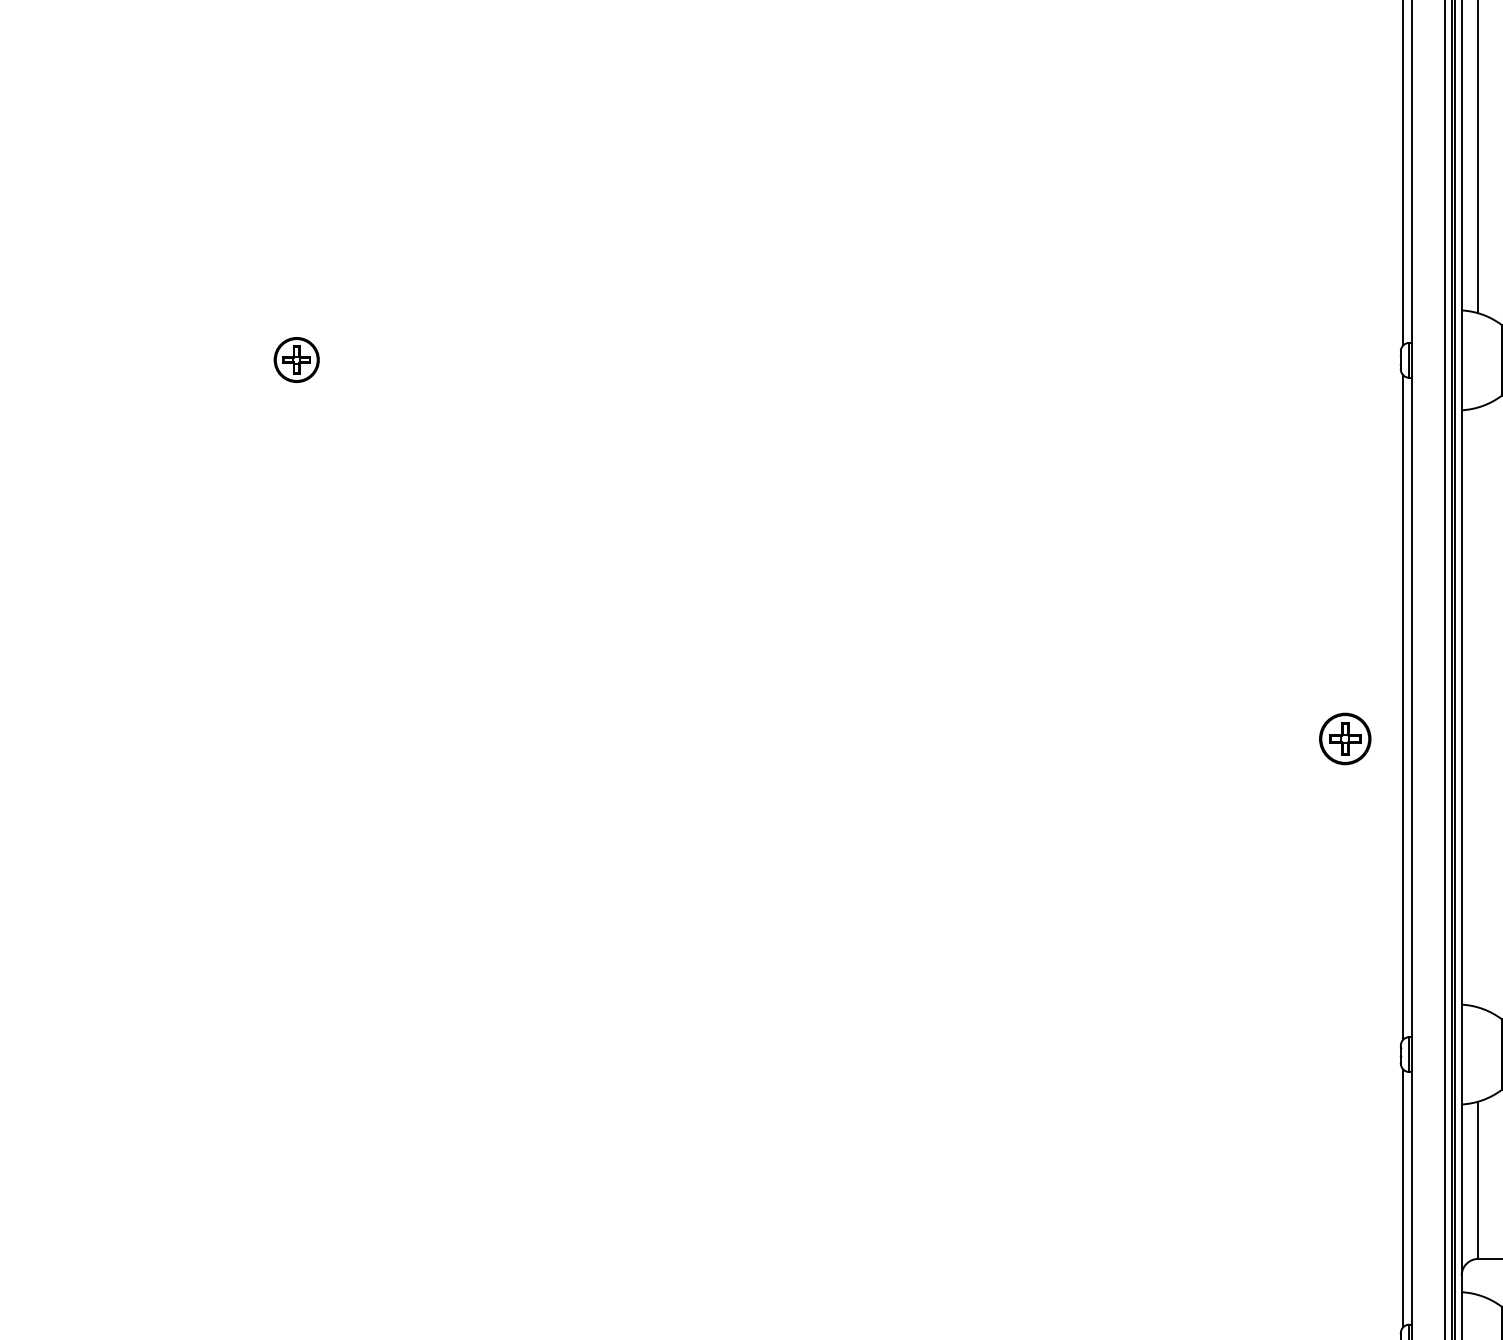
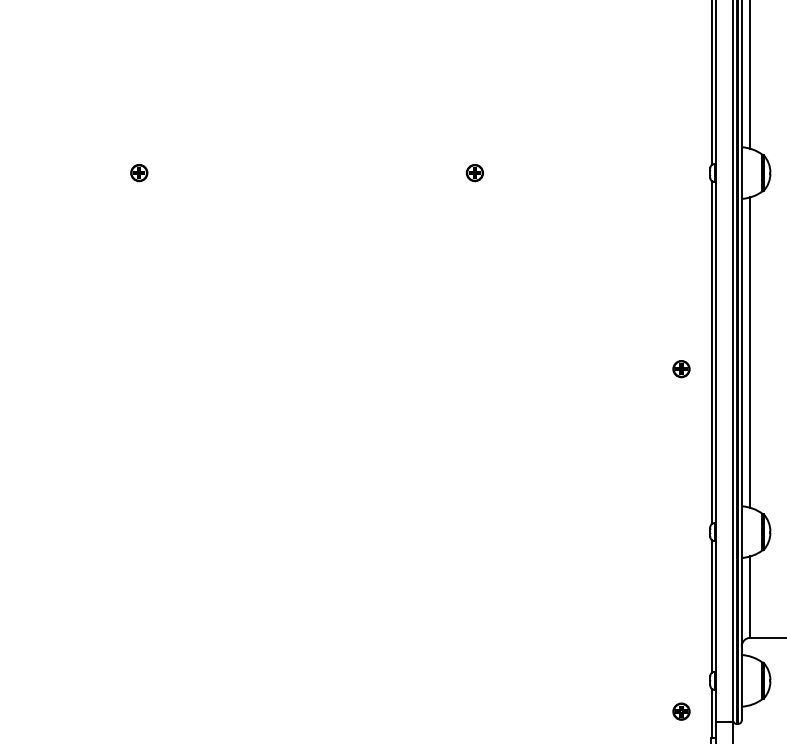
part: (297, 361) -> (139, 173), size x0.71
part: (945, 361) -> (474, 173), added
line: (1478, 707) -> (750, 352), added
part: (1345, 740) -> (681, 369), size x0.62

